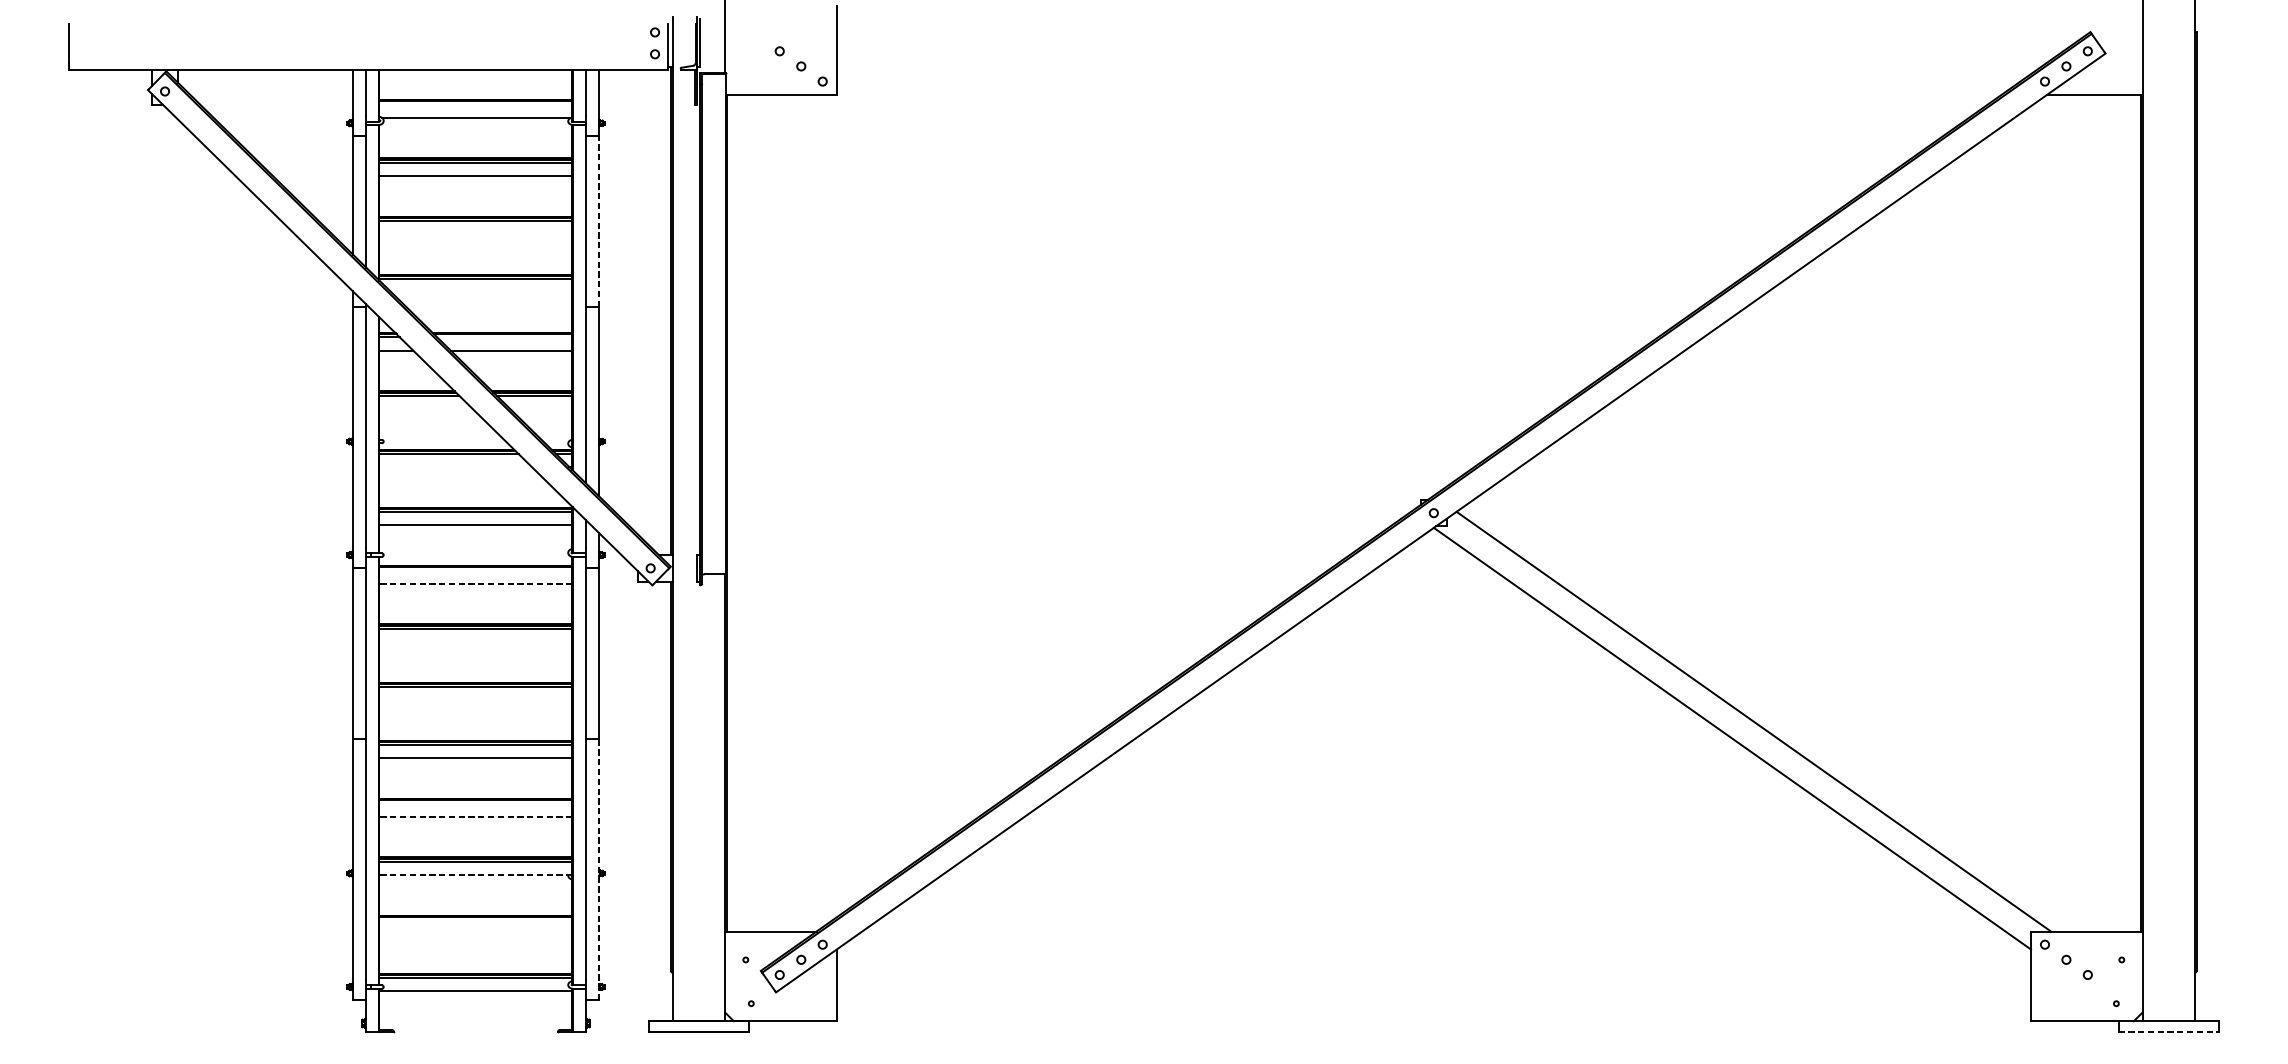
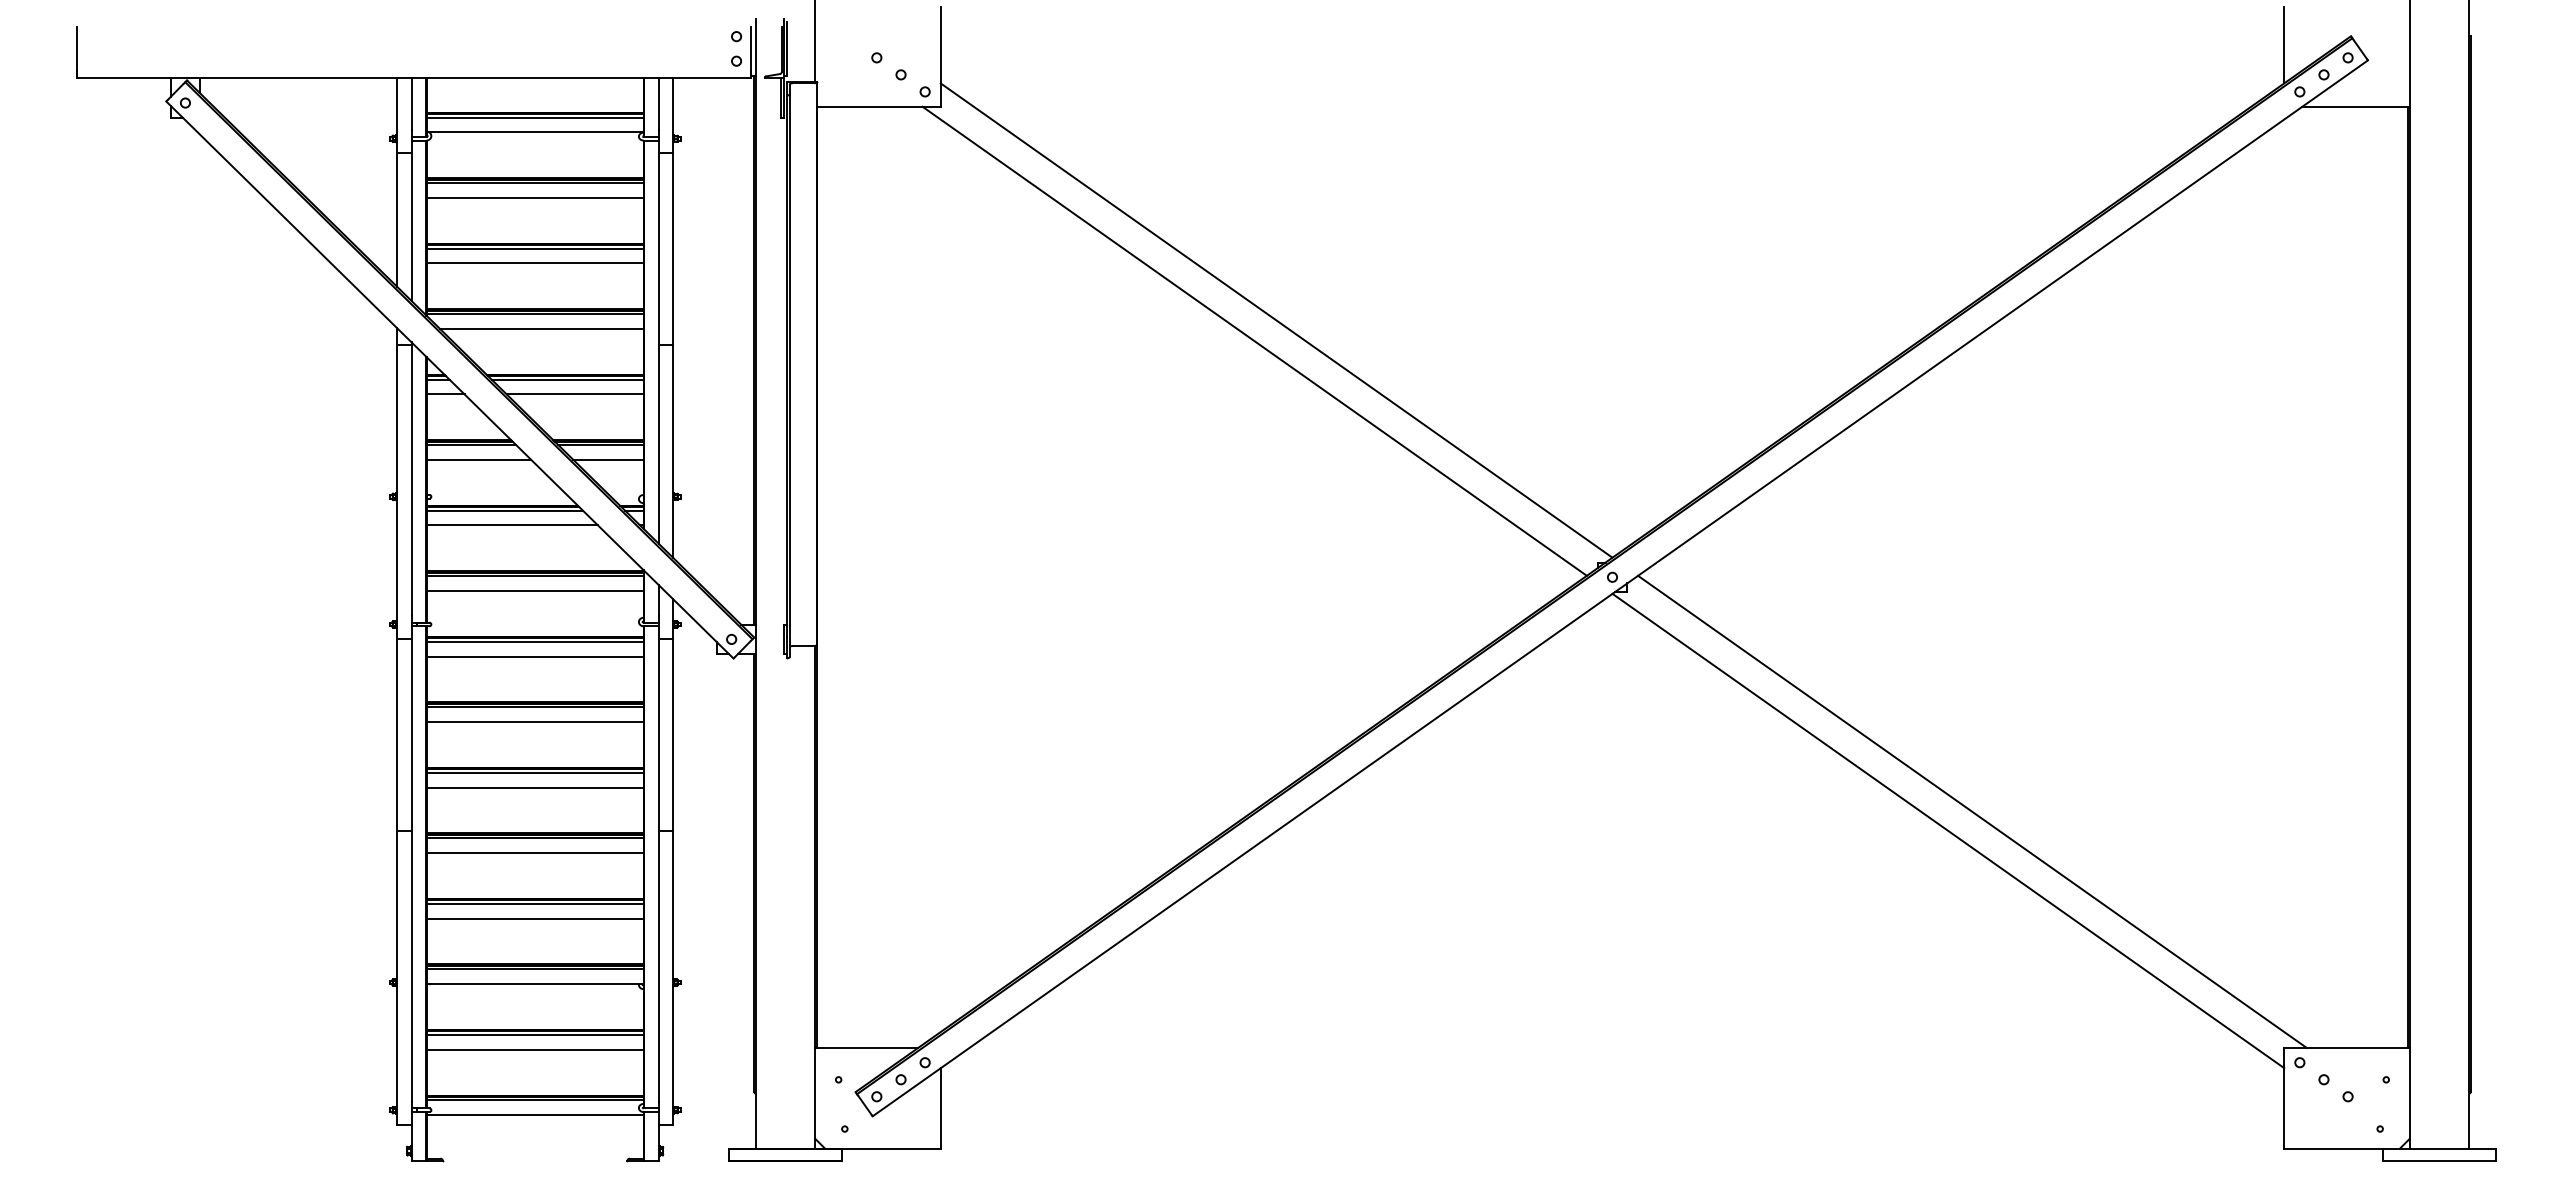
line: (2031, 40) -> (2284, 45), added
line: (475, 104) -> (534, 117), added
line: (598, 221) -> (673, 249), dashed -> solid
line: (475, 234) -> (534, 263), added
line: (1135, 284) -> (1276, 320), added
line: (481, 291) -> (541, 328), added
line: (1115, 302) -> (1254, 340), added
line: (504, 337) -> (567, 379), added
line: (425, 408) -> (478, 459), added
line: (541, 408) -> (608, 459), added
line: (455, 467) -> (512, 525), added
line: (475, 570) -> (534, 641), added
line: (476, 583) -> (535, 656), dashed -> solid
line: (475, 642) -> (534, 722), added
line: (475, 700) -> (534, 787), added
line: (475, 803) -> (534, 903), added
line: (476, 816) -> (535, 918), dashed -> solid
line: (598, 869) -> (673, 978), dashed -> solid
line: (476, 875) -> (535, 984), dashed -> solid
line: (475, 919) -> (534, 1034), added
line: (475, 932) -> (534, 1049), added
line: (2169, 1032) -> (2439, 1161), dashed -> solid

